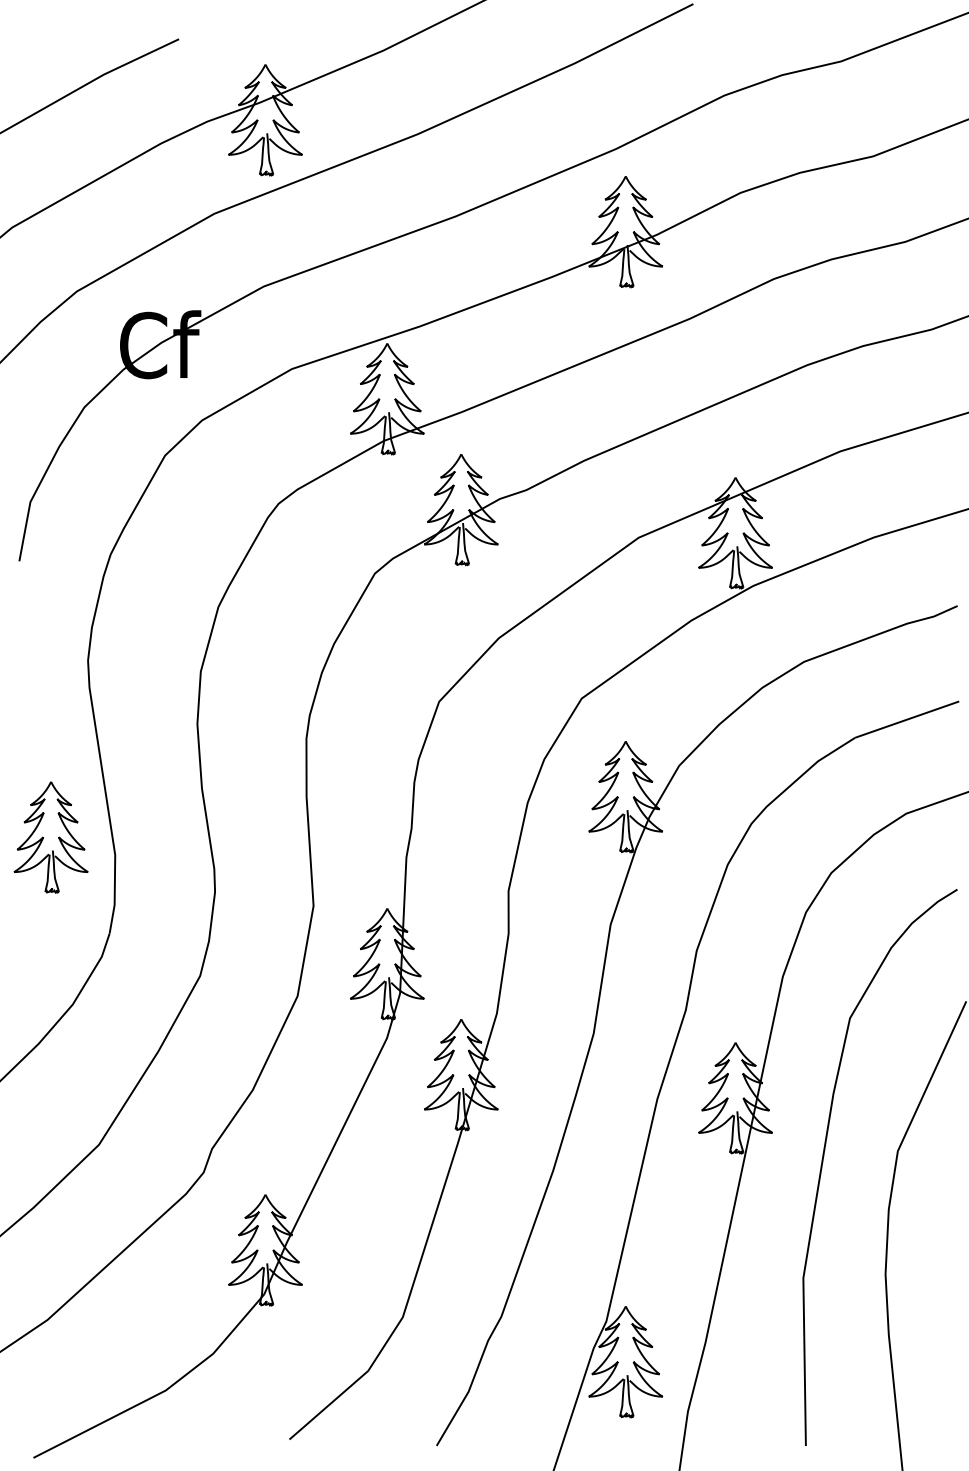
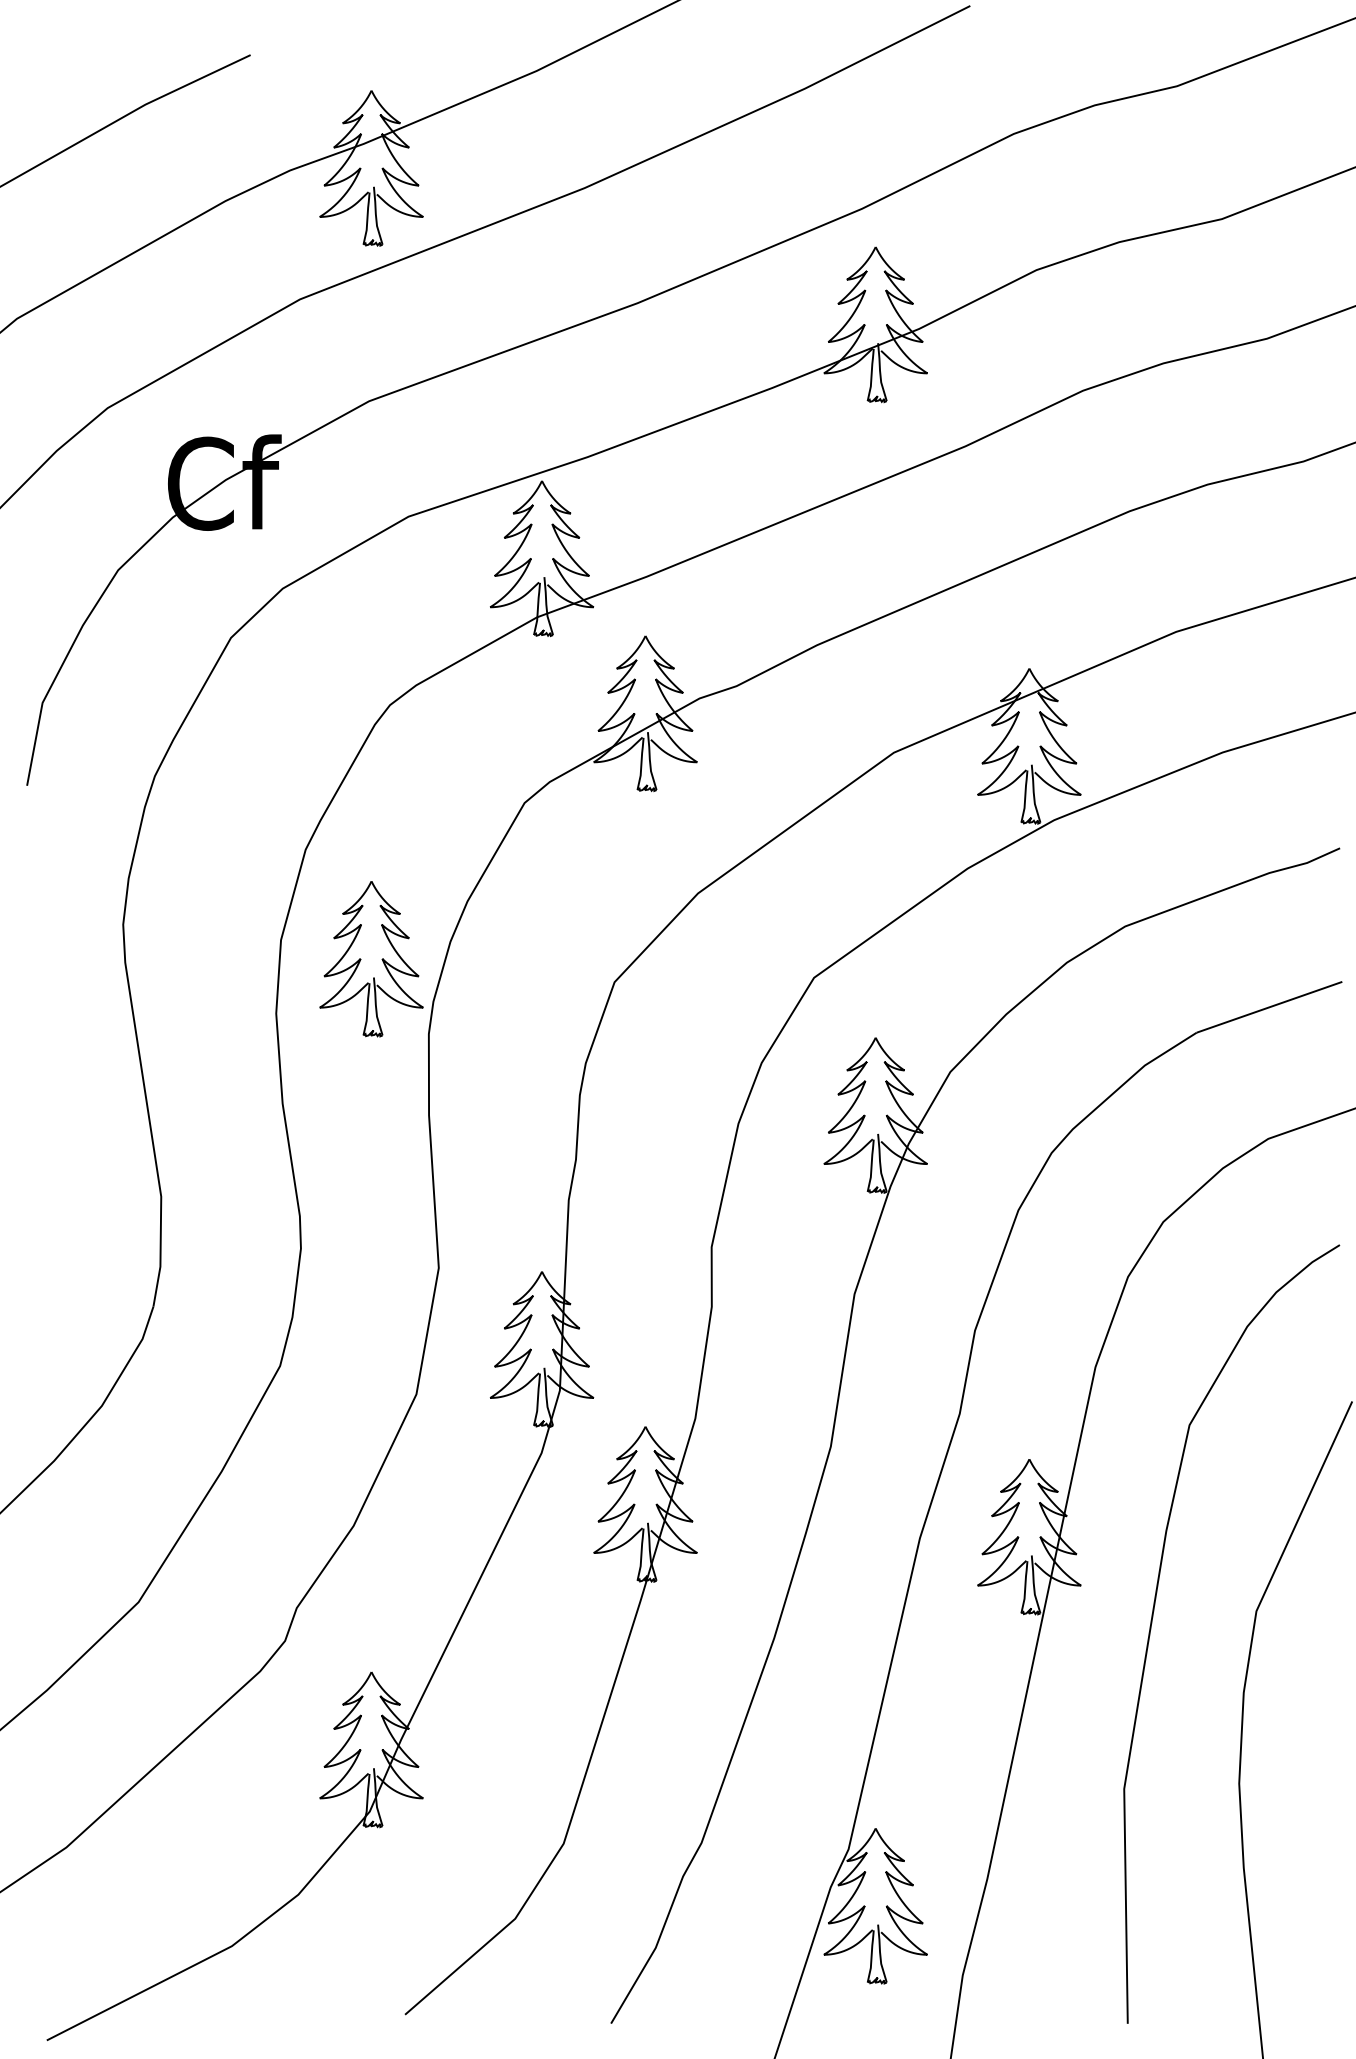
part: (51, 837) -> (371, 959), moved

